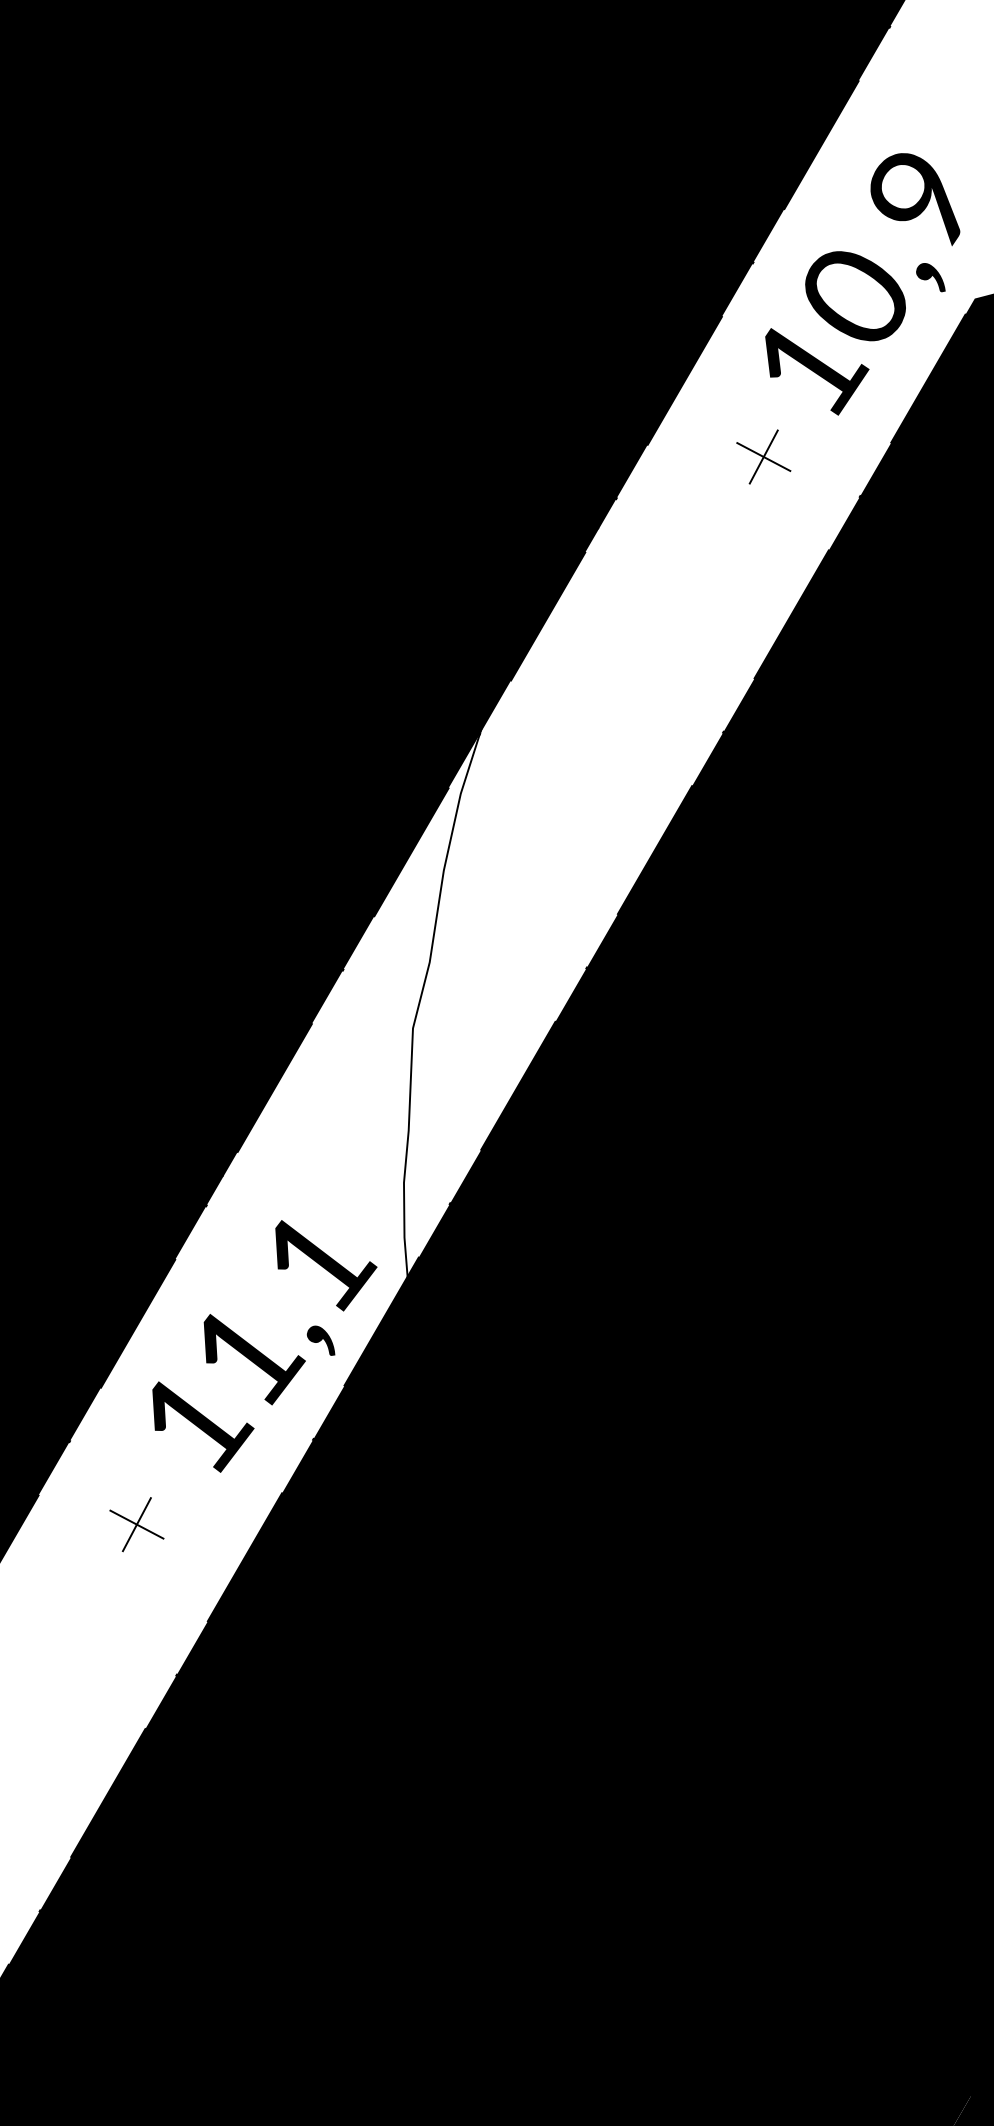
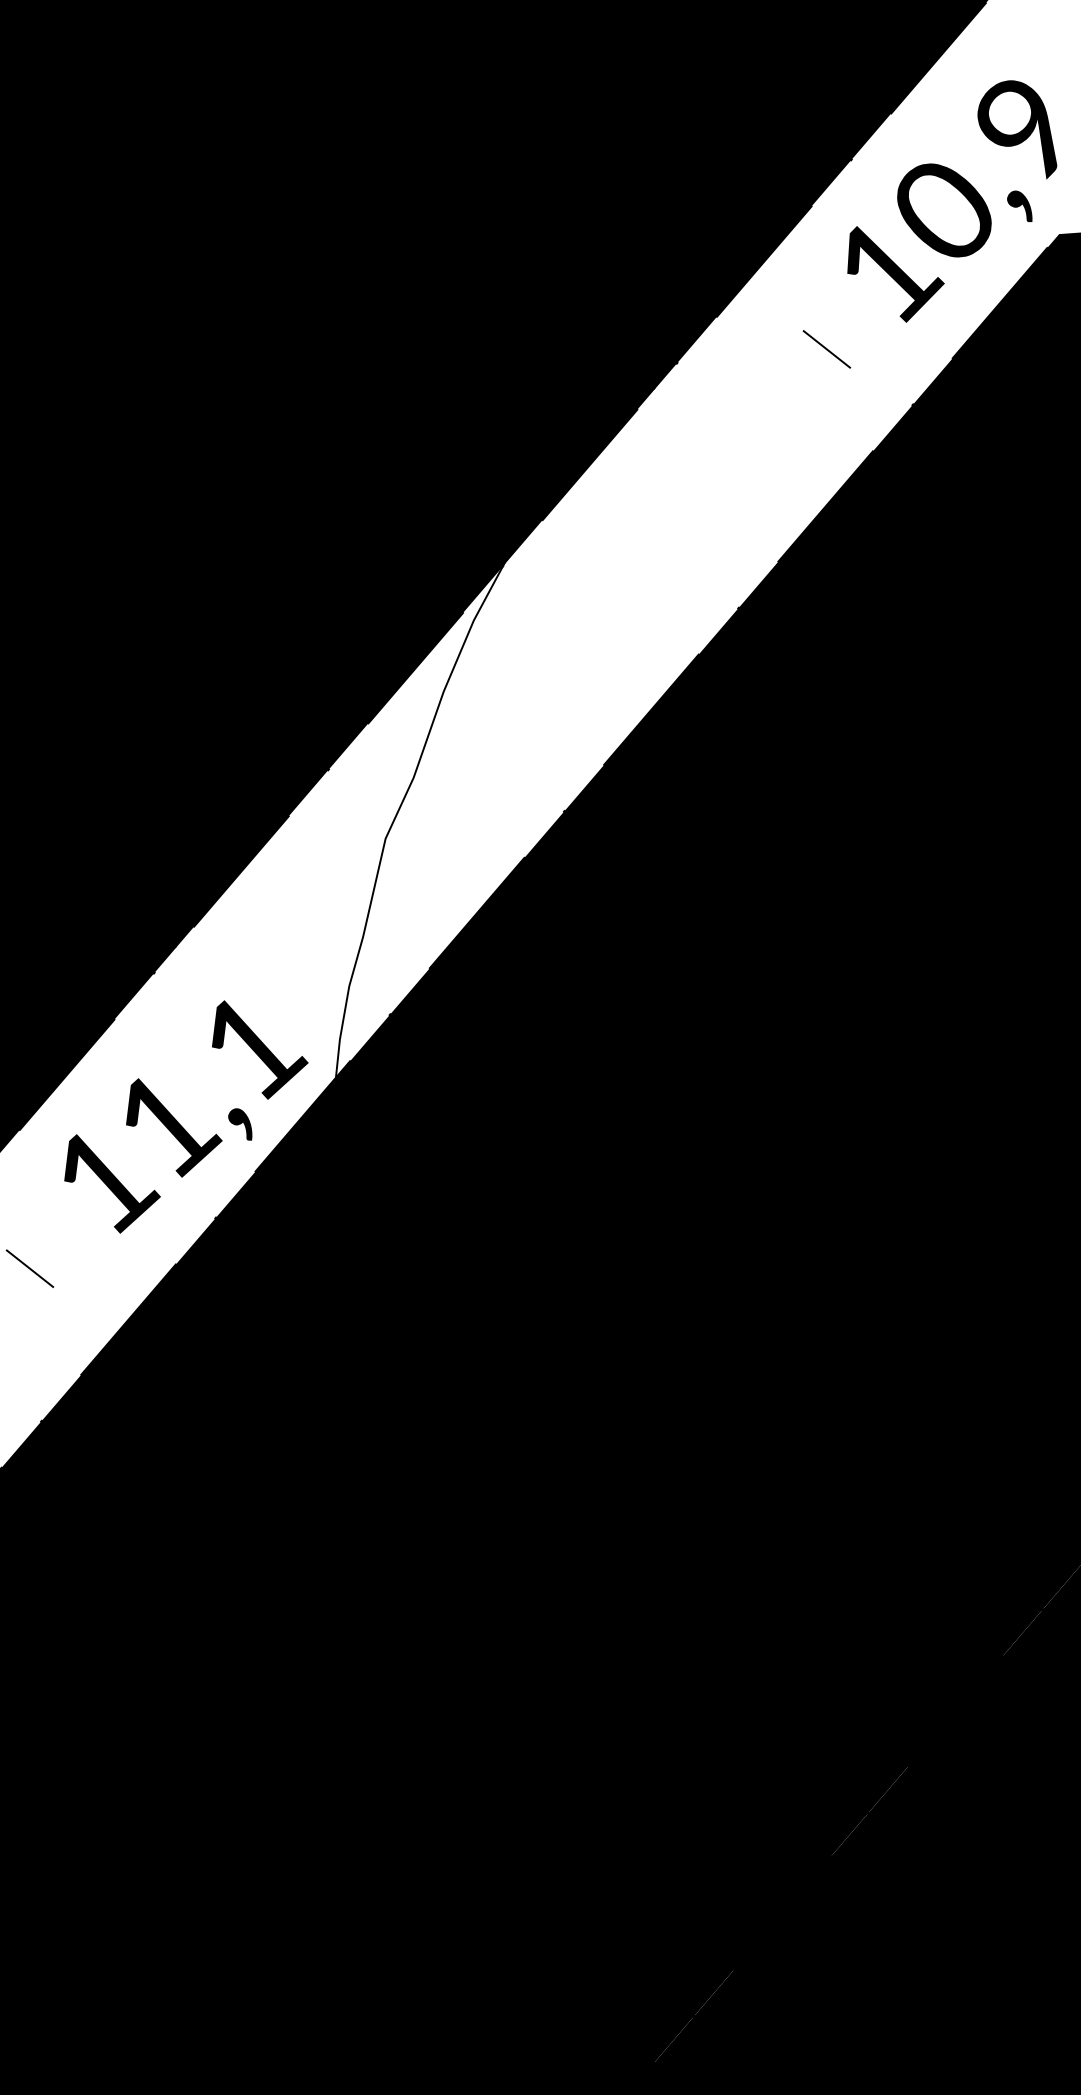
line: (763, 457) -> (826, 349), removed
line: (136, 1524) -> (29, 1268), removed

